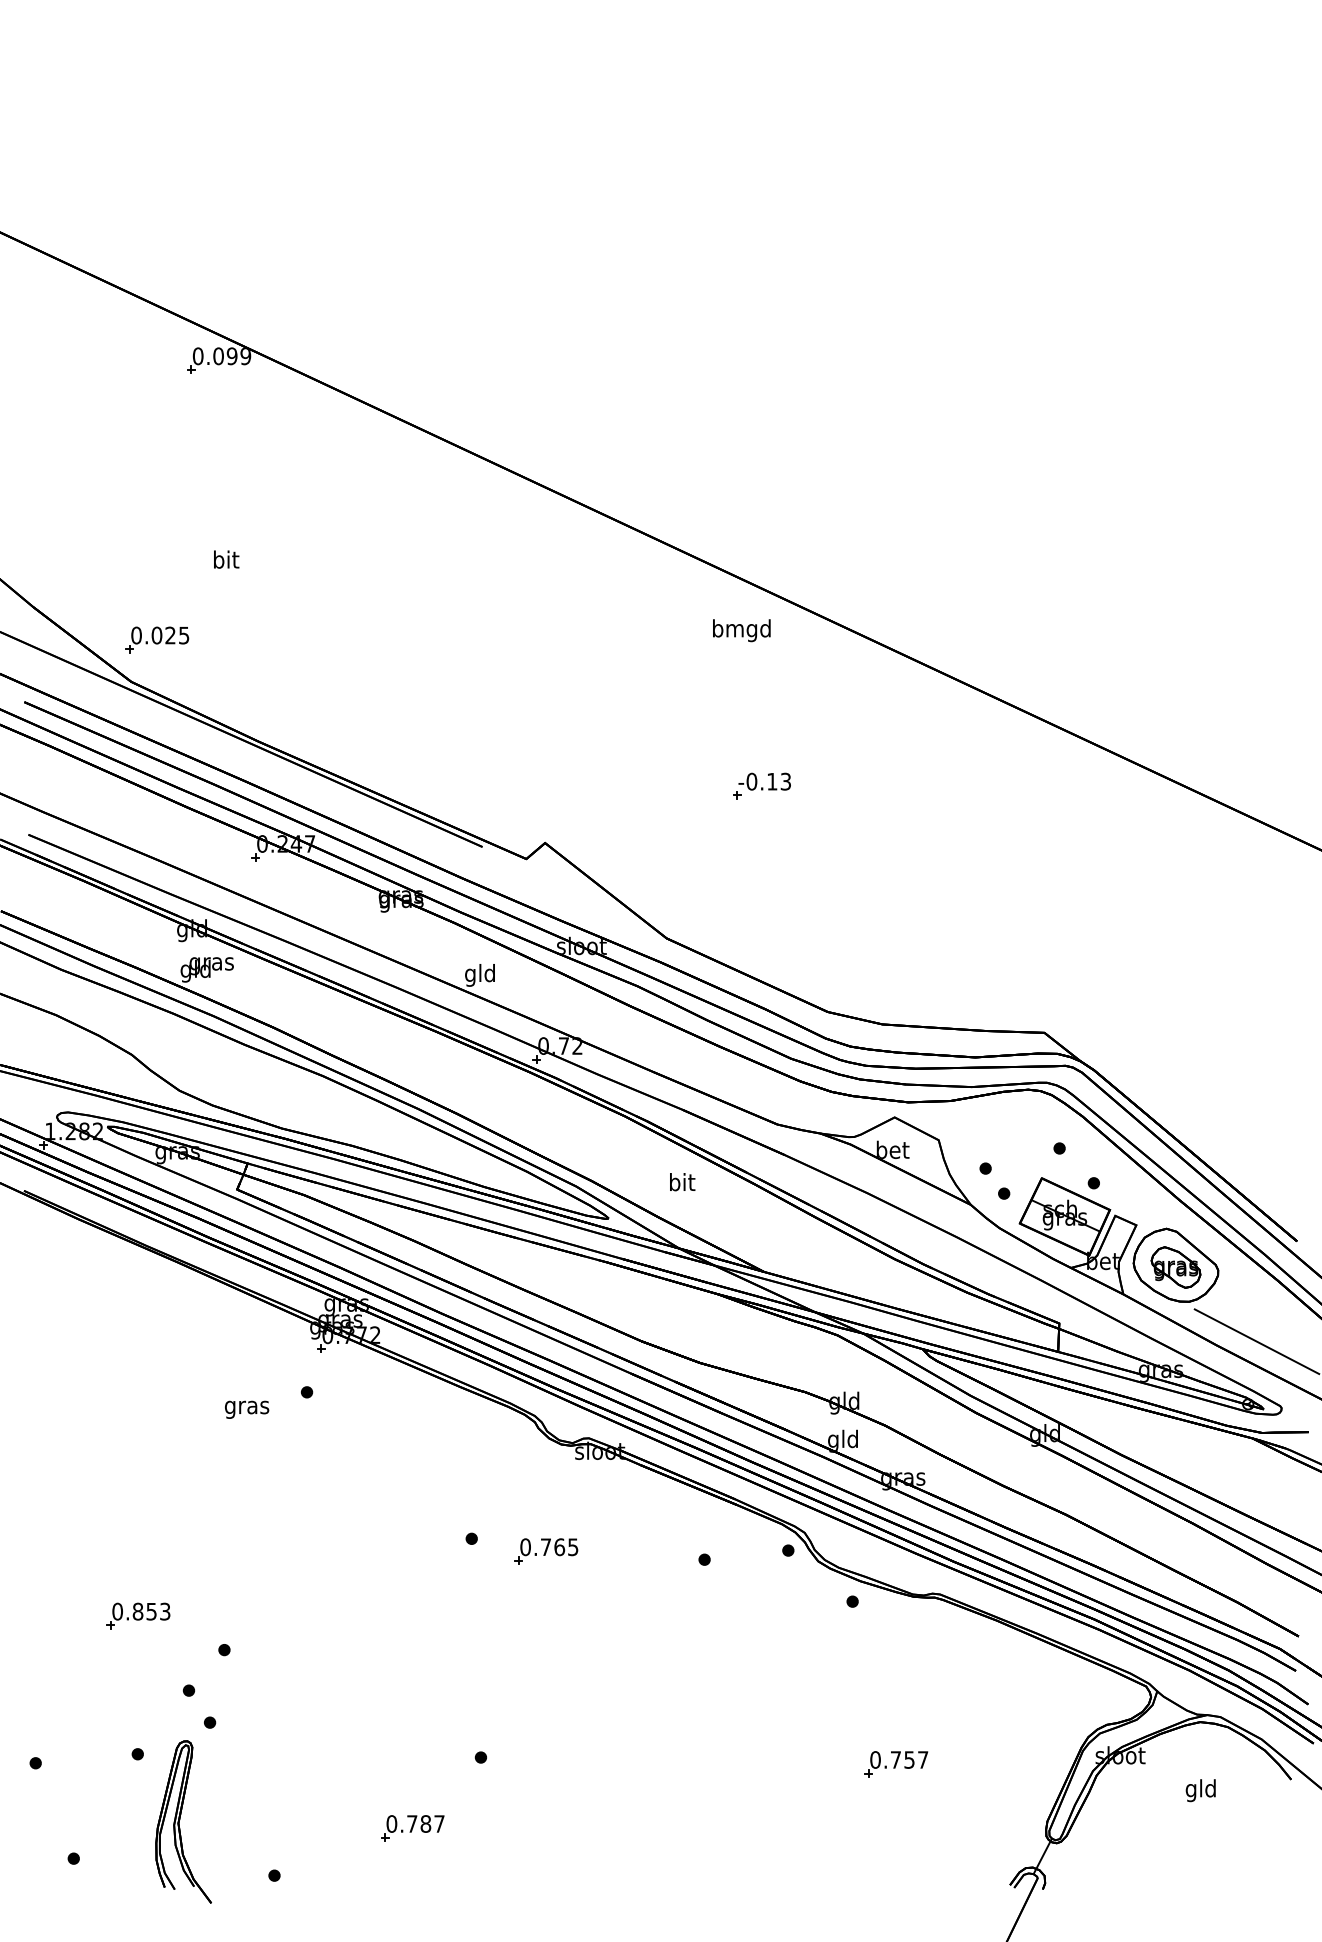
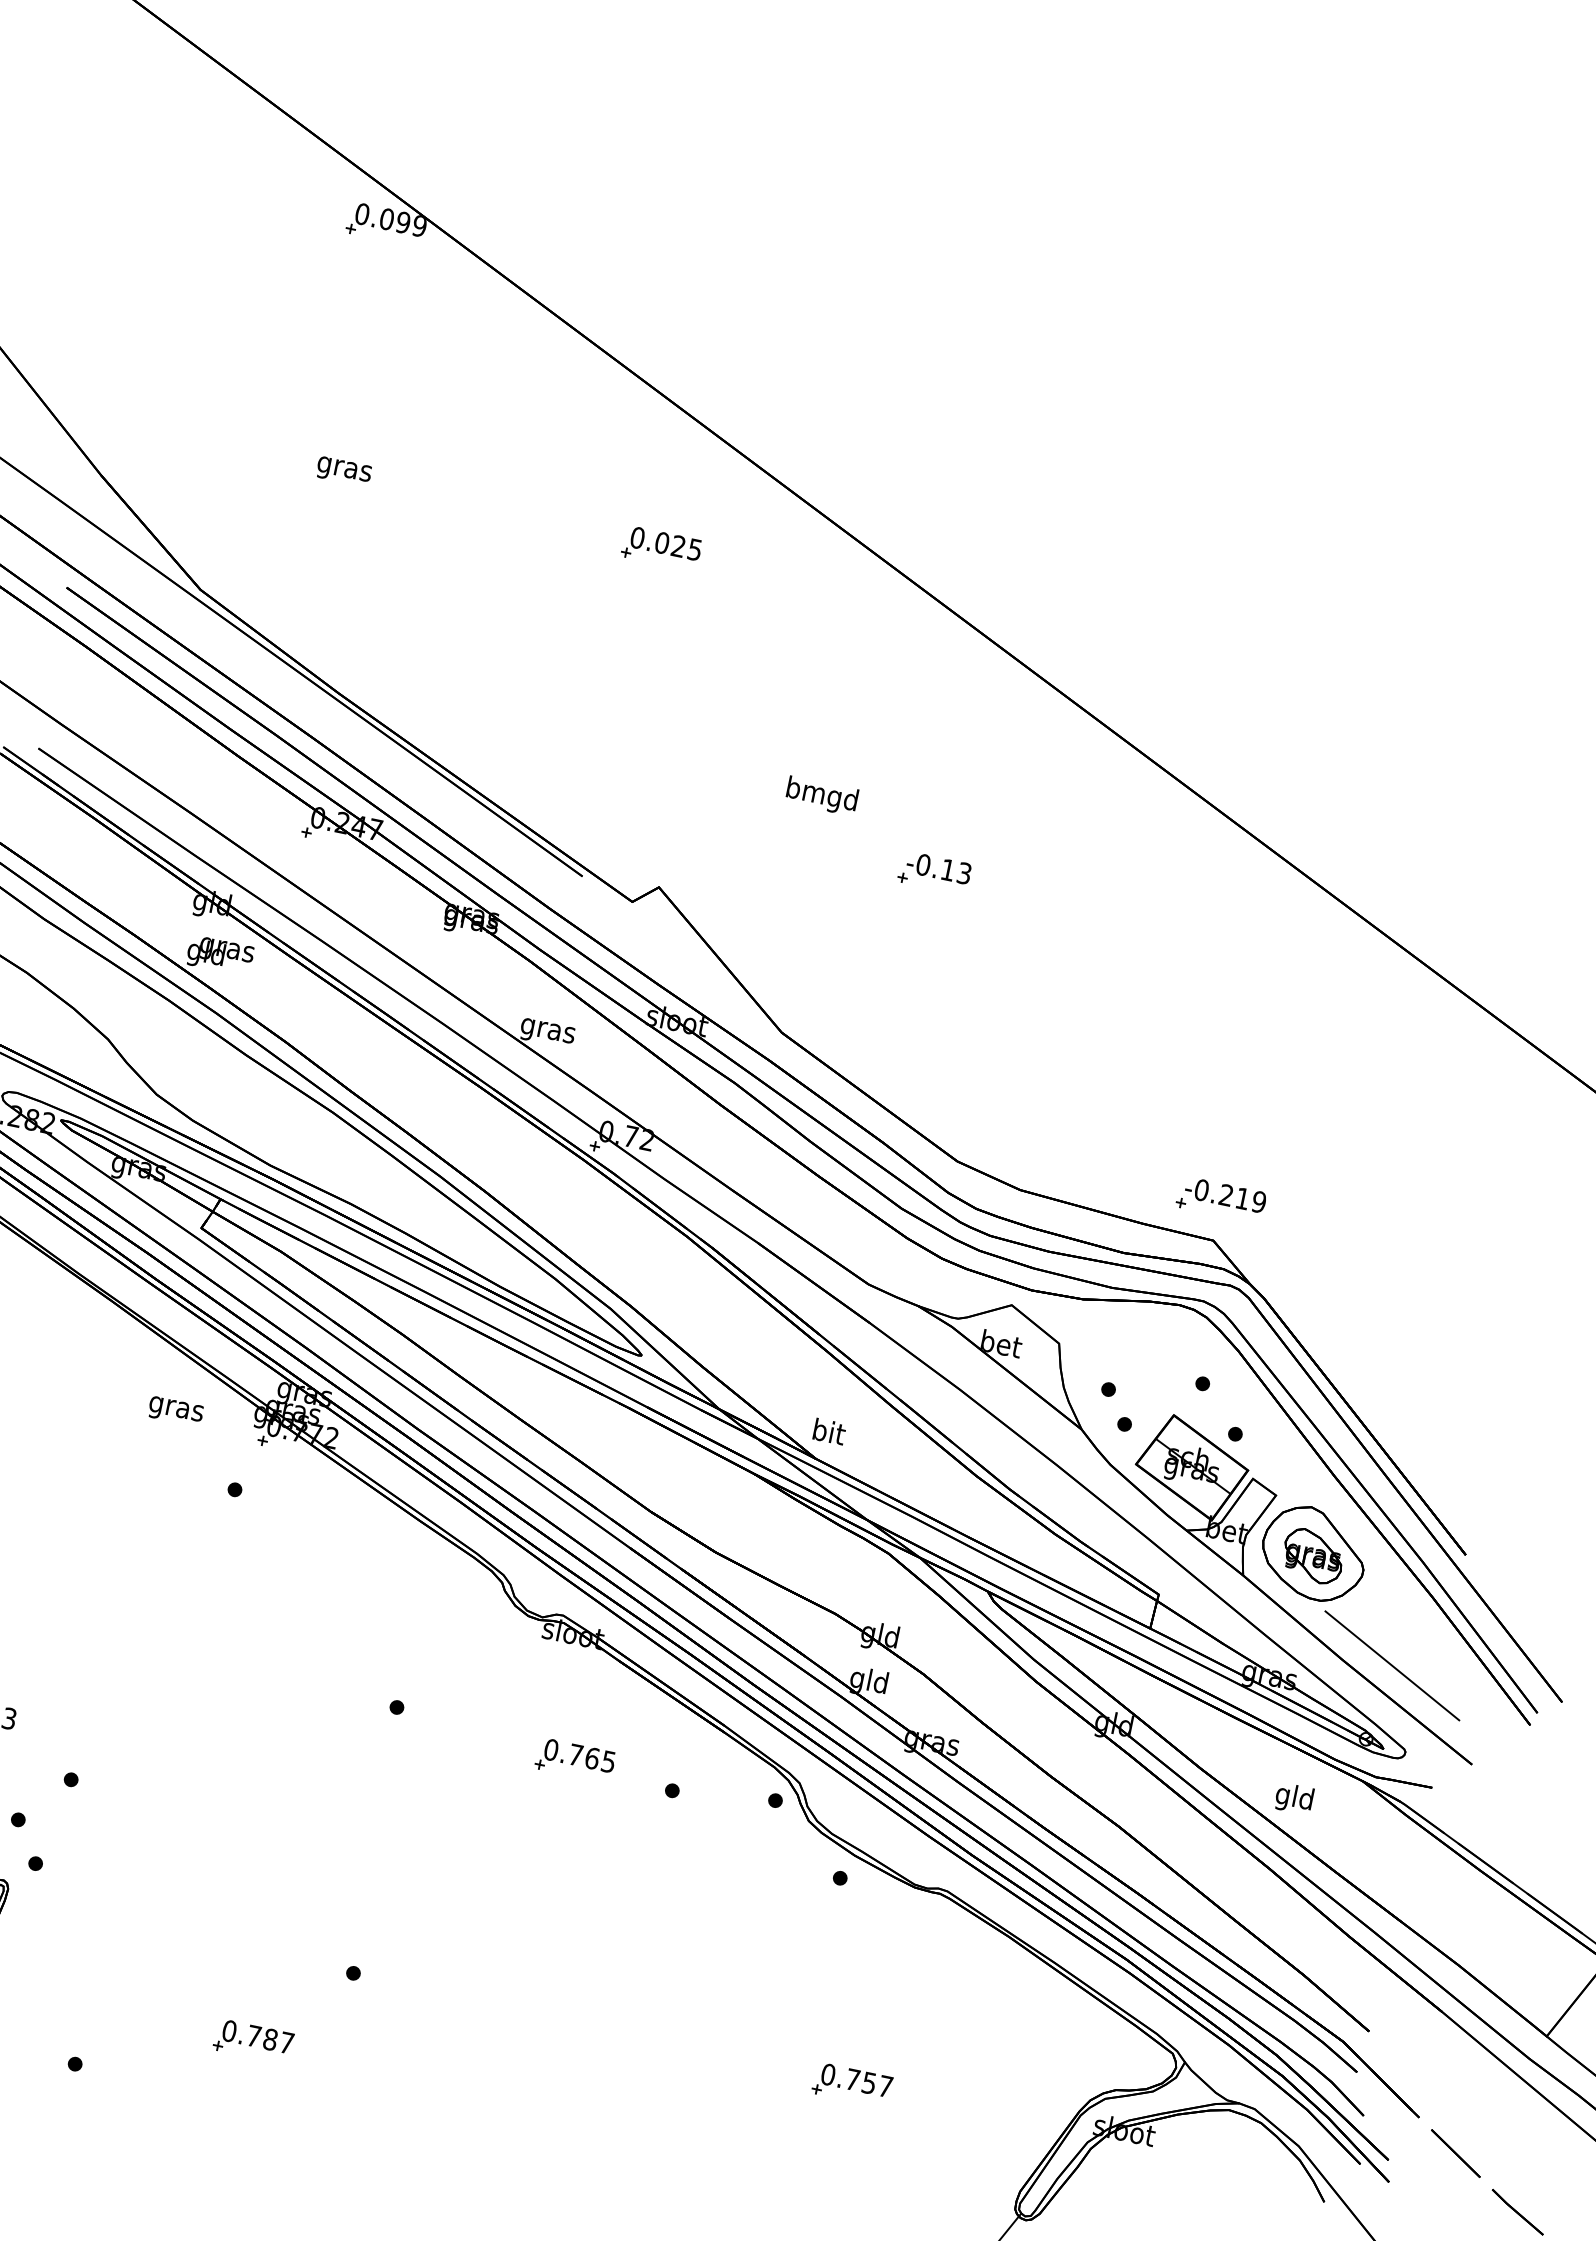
text: (225, 561) -> (344, 468), bit -> gras
text: (741, 630) -> (821, 795), moved
part: (157, 639) -> (661, 547), moved
text: (480, 975) -> (548, 1030), gld -> gras
part: (1043, 998) -> (1220, 1199), added
text: (682, 1182) -> (829, 1432), moved
text: (247, 1409) -> (176, 1411), moved
part: (546, 1551) -> (575, 1760), moved
text: (1200, 1790) -> (1293, 1798), moved

